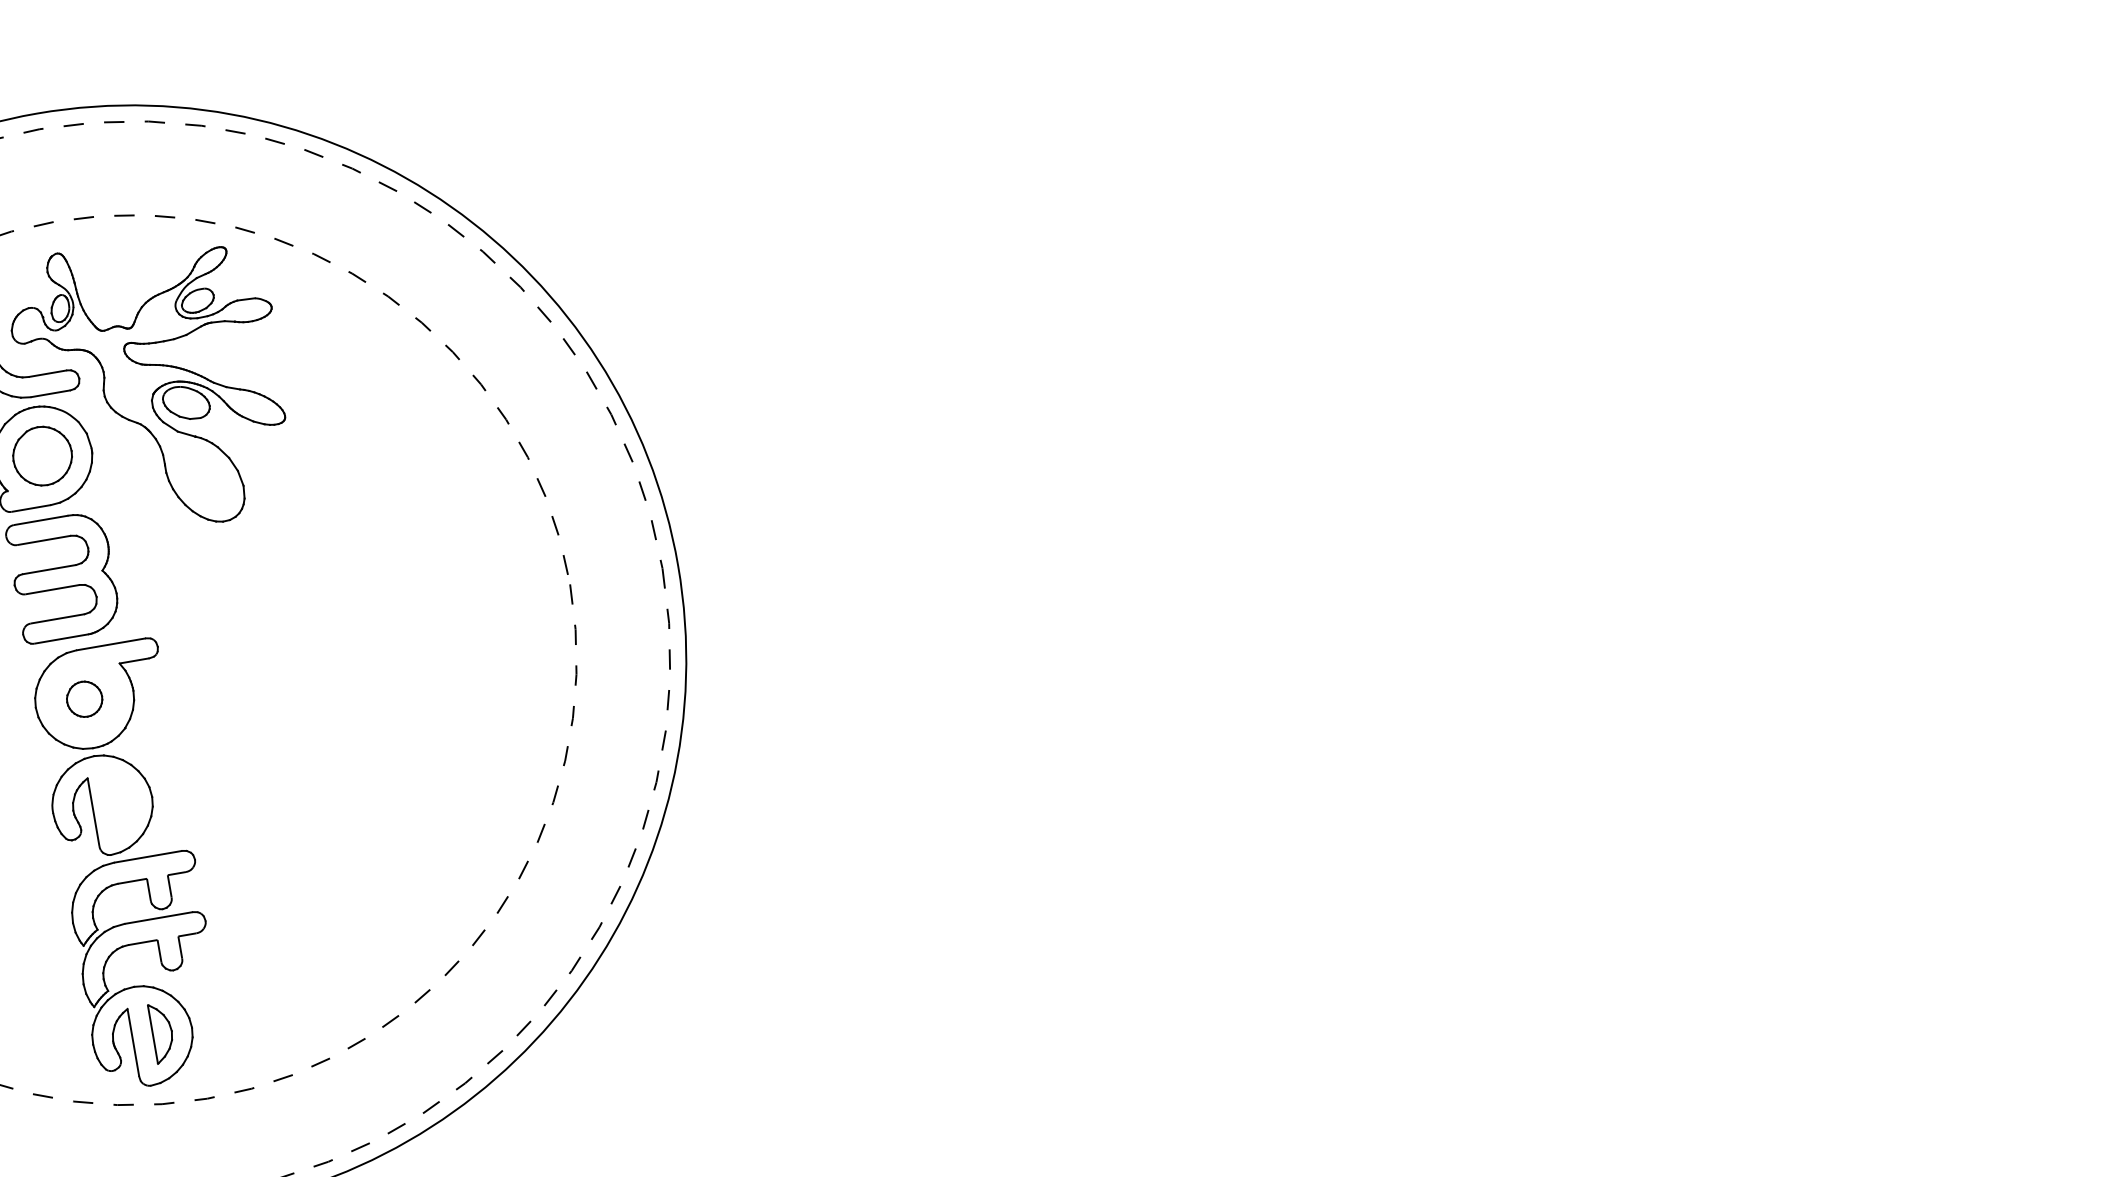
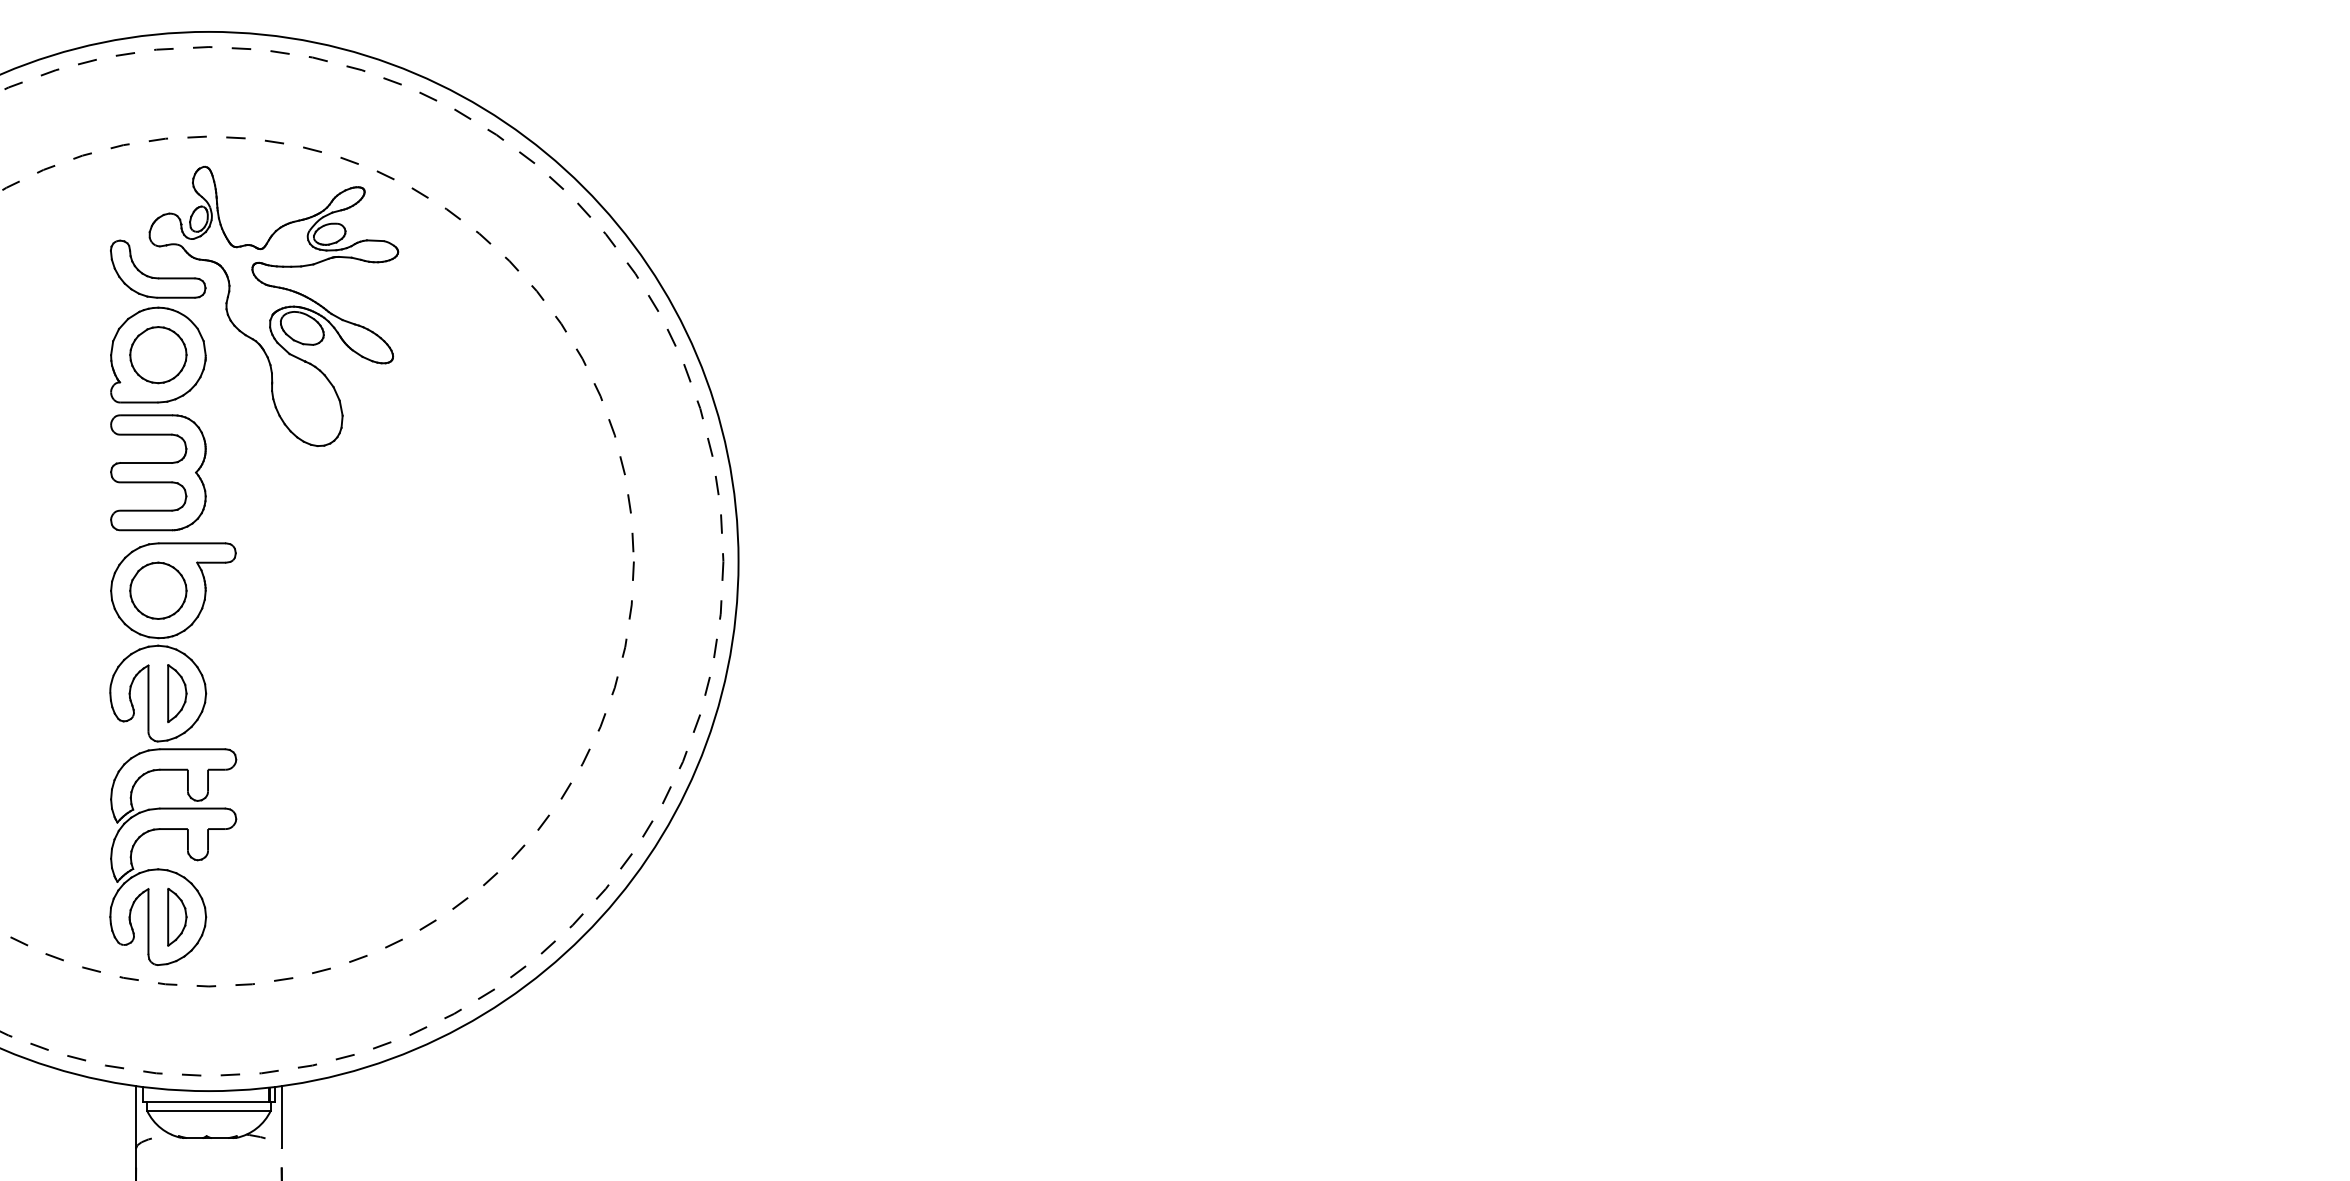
part: (84, 699) -> (158, 590), size x1.67
part: (122, 801) -> (177, 693), added

